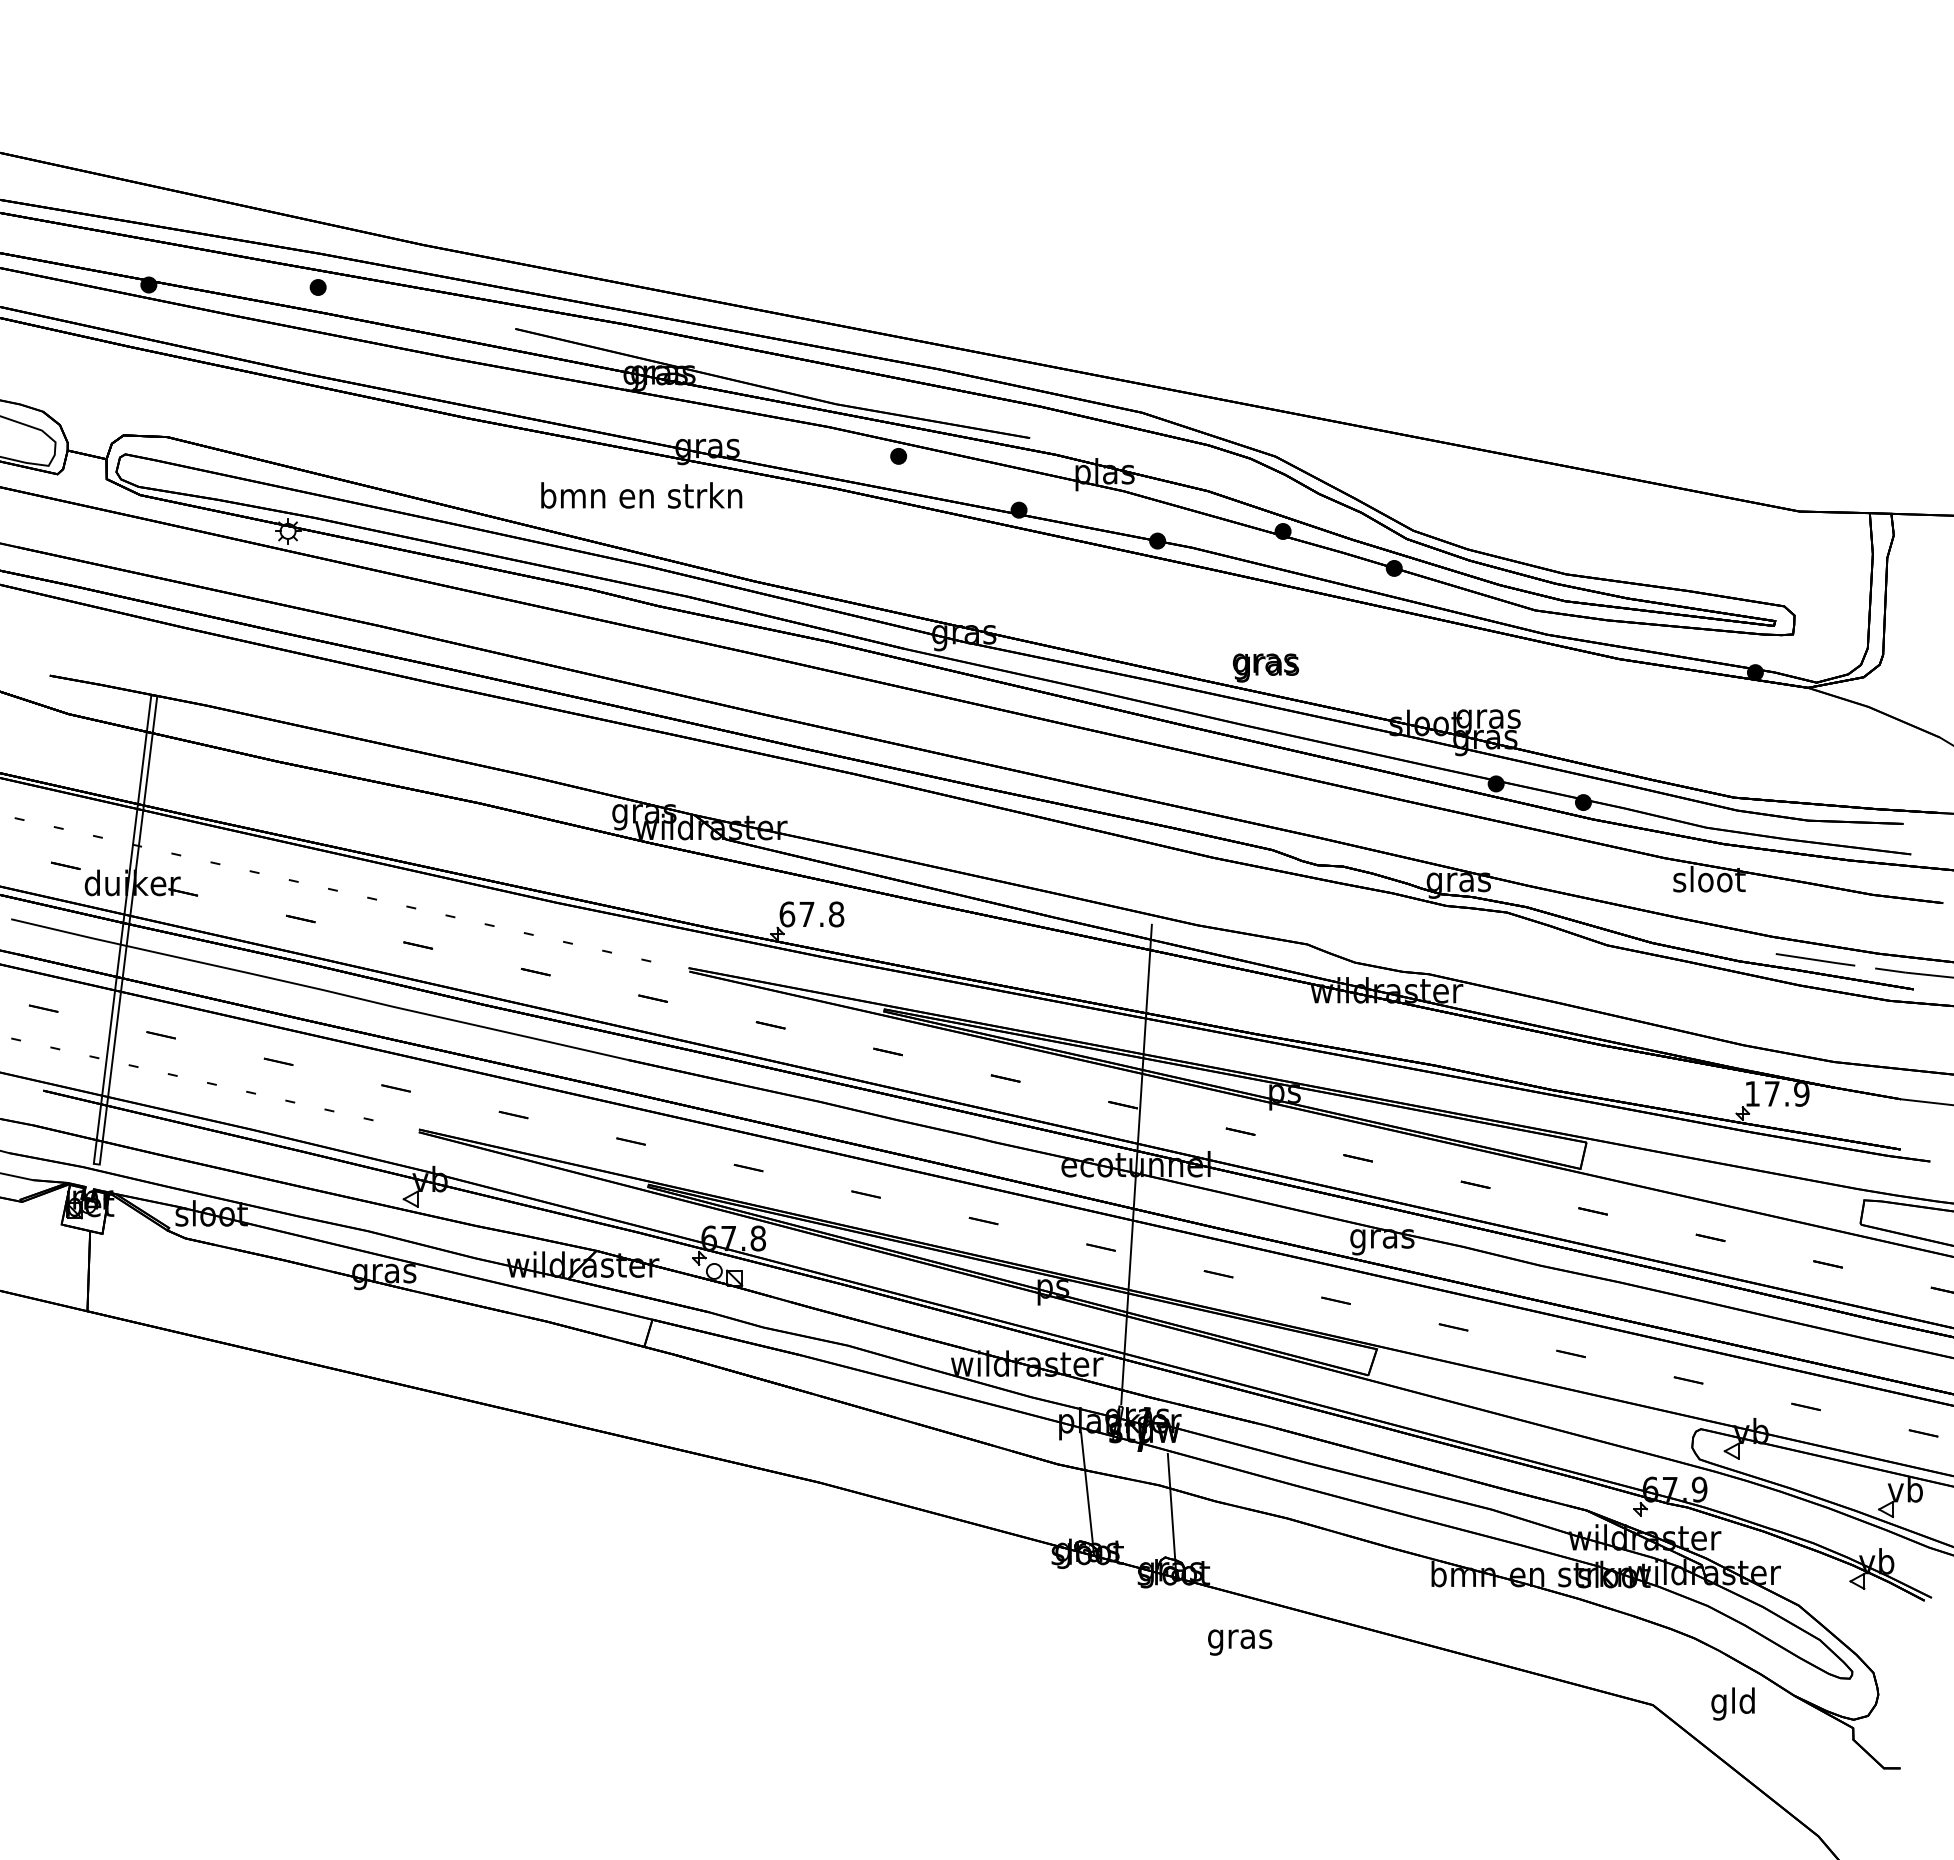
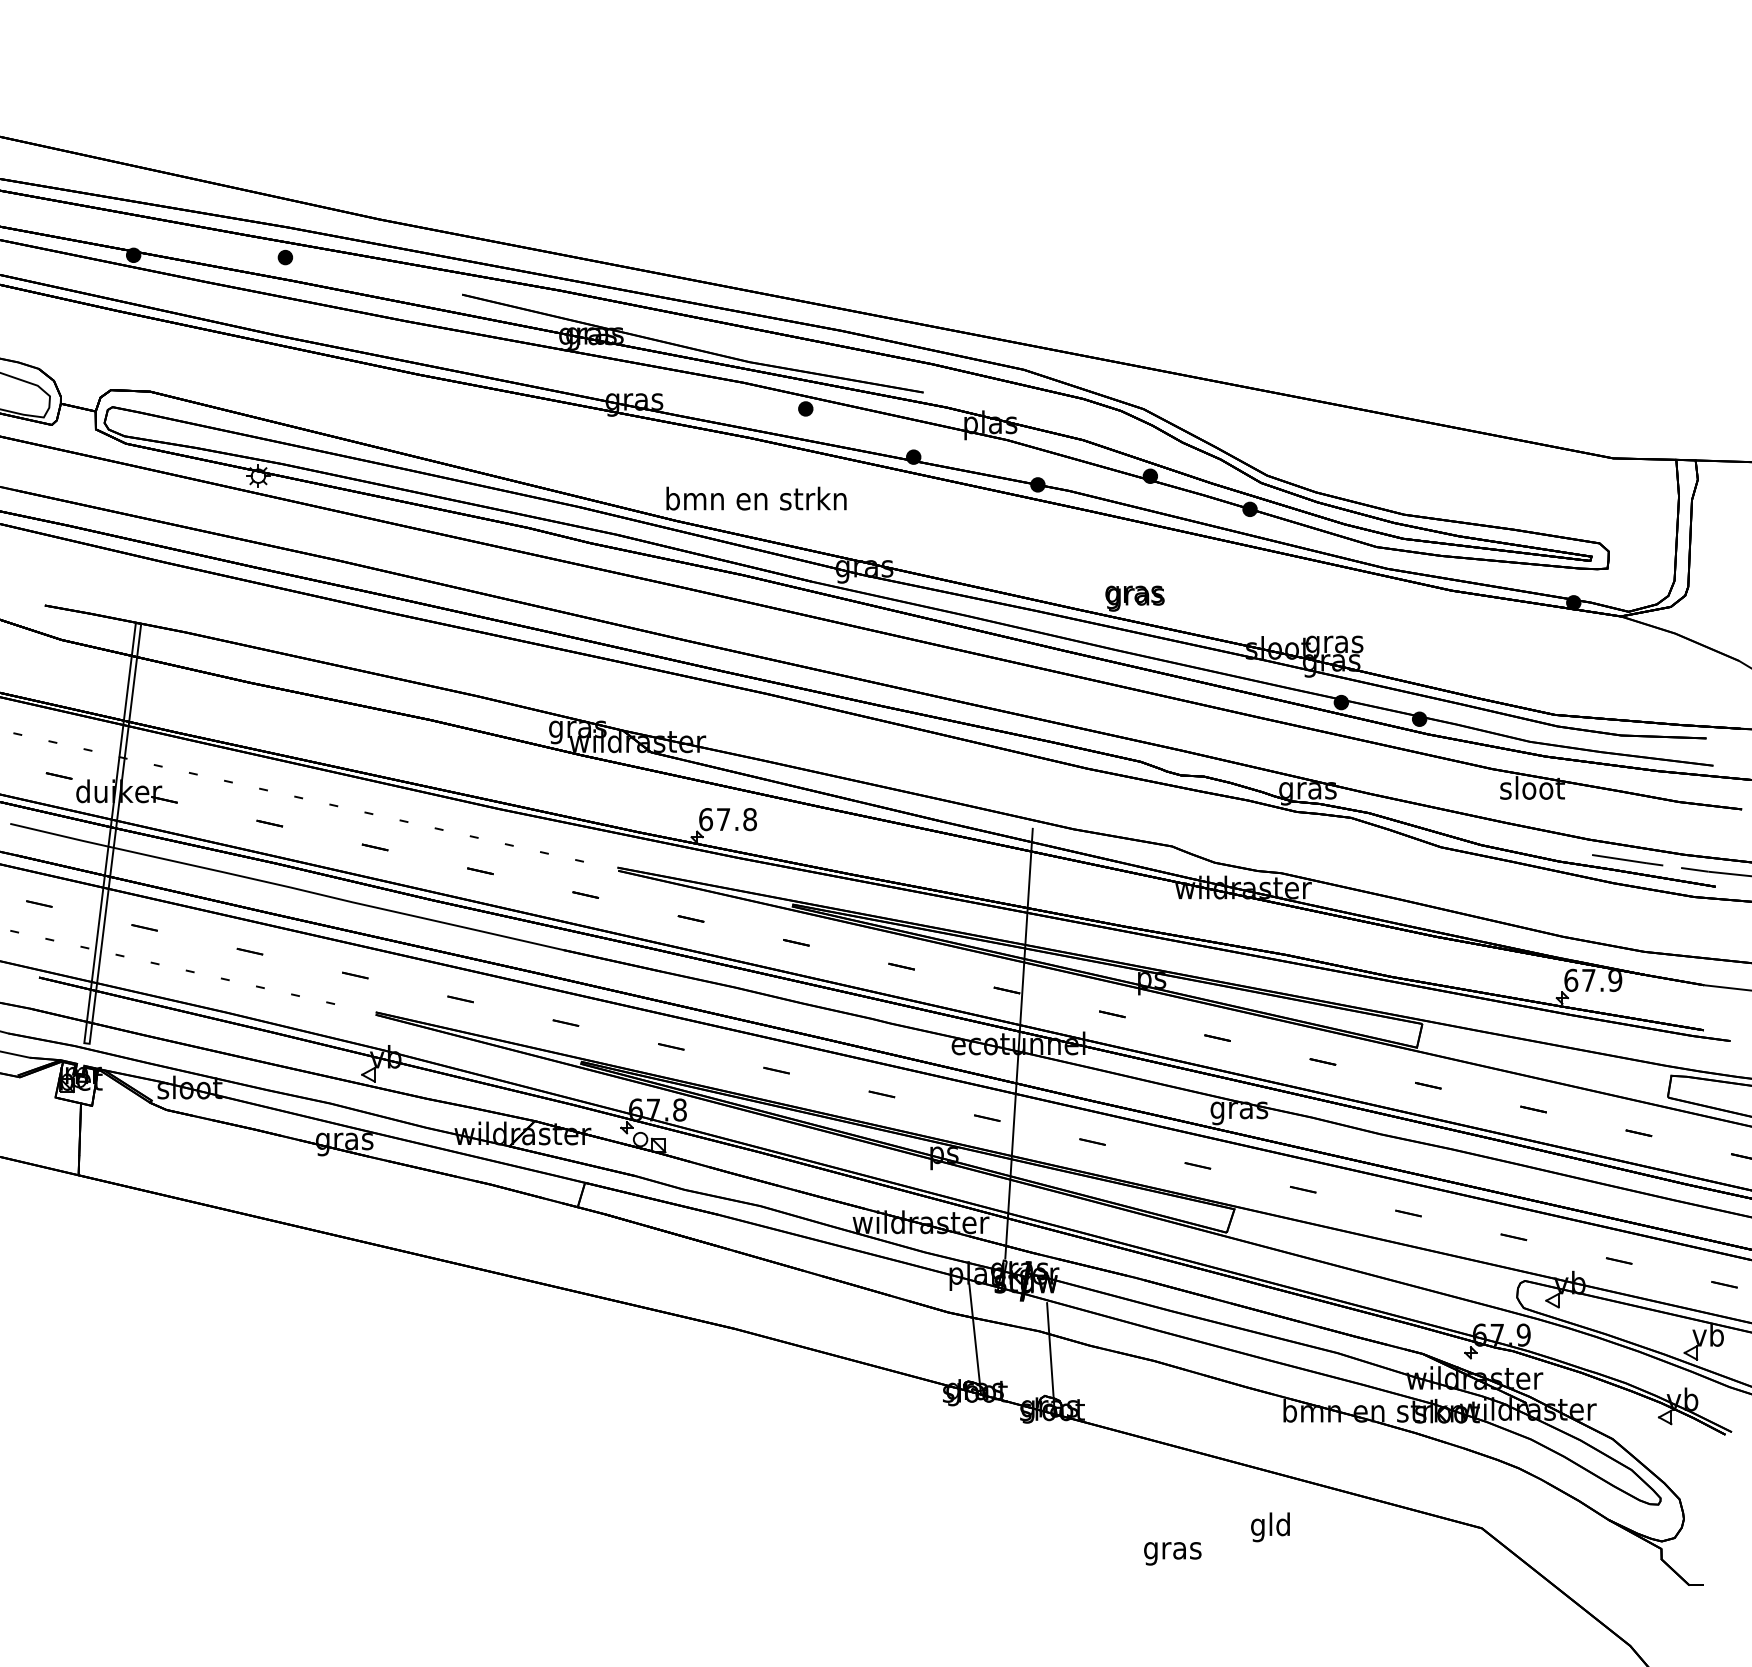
text: (641, 495) -> (756, 498), moved
text: (1752, 1093) -> (1571, 980), 17.9 -> 67.9
text: (1240, 1642) -> (1173, 1553), moved
text: (1732, 1703) -> (1269, 1526), moved

